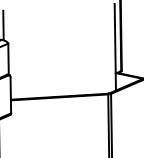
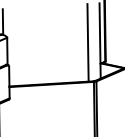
line: (100, 49) -> (87, 42), added

